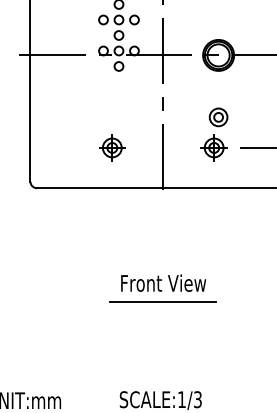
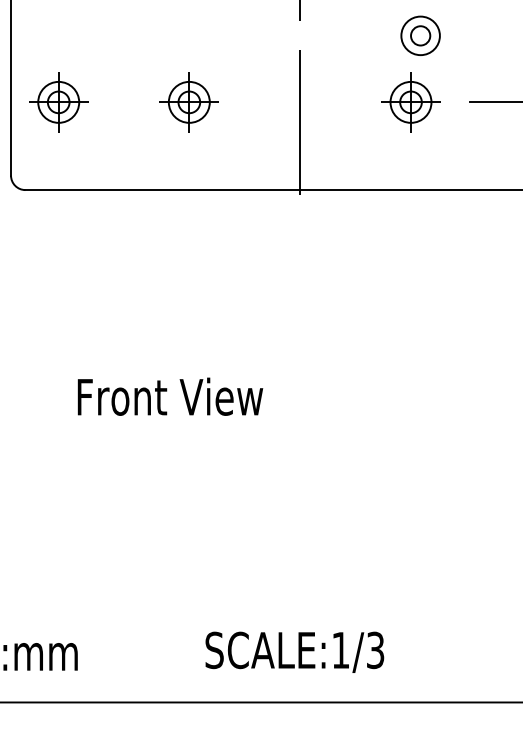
part: (52, 147) -> (59, 101), added
text: (163, 282) -> (170, 395), moved
line: (163, 302) -> (300, 438), removed

